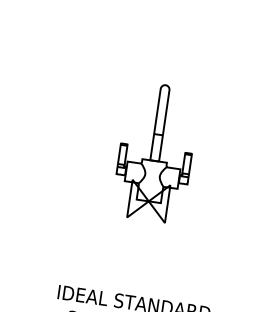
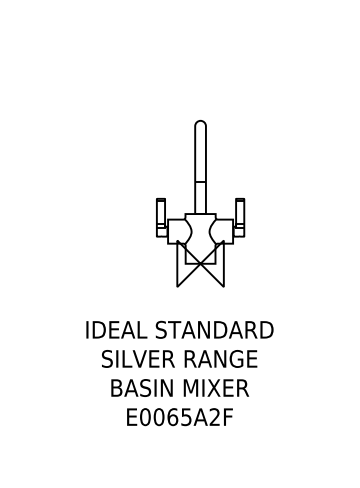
part: (155, 152) -> (200, 203), moved

